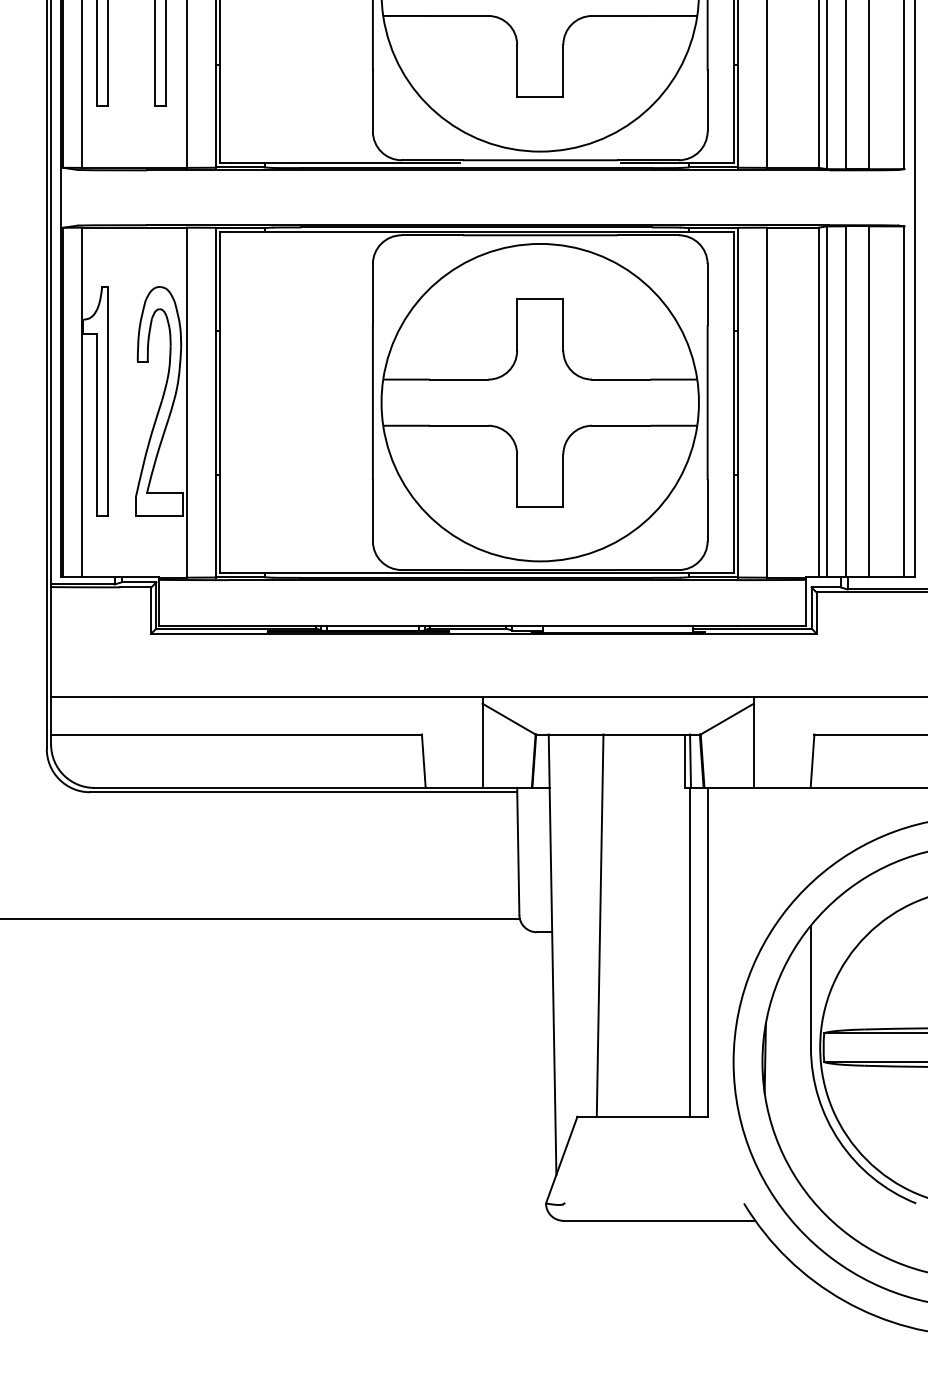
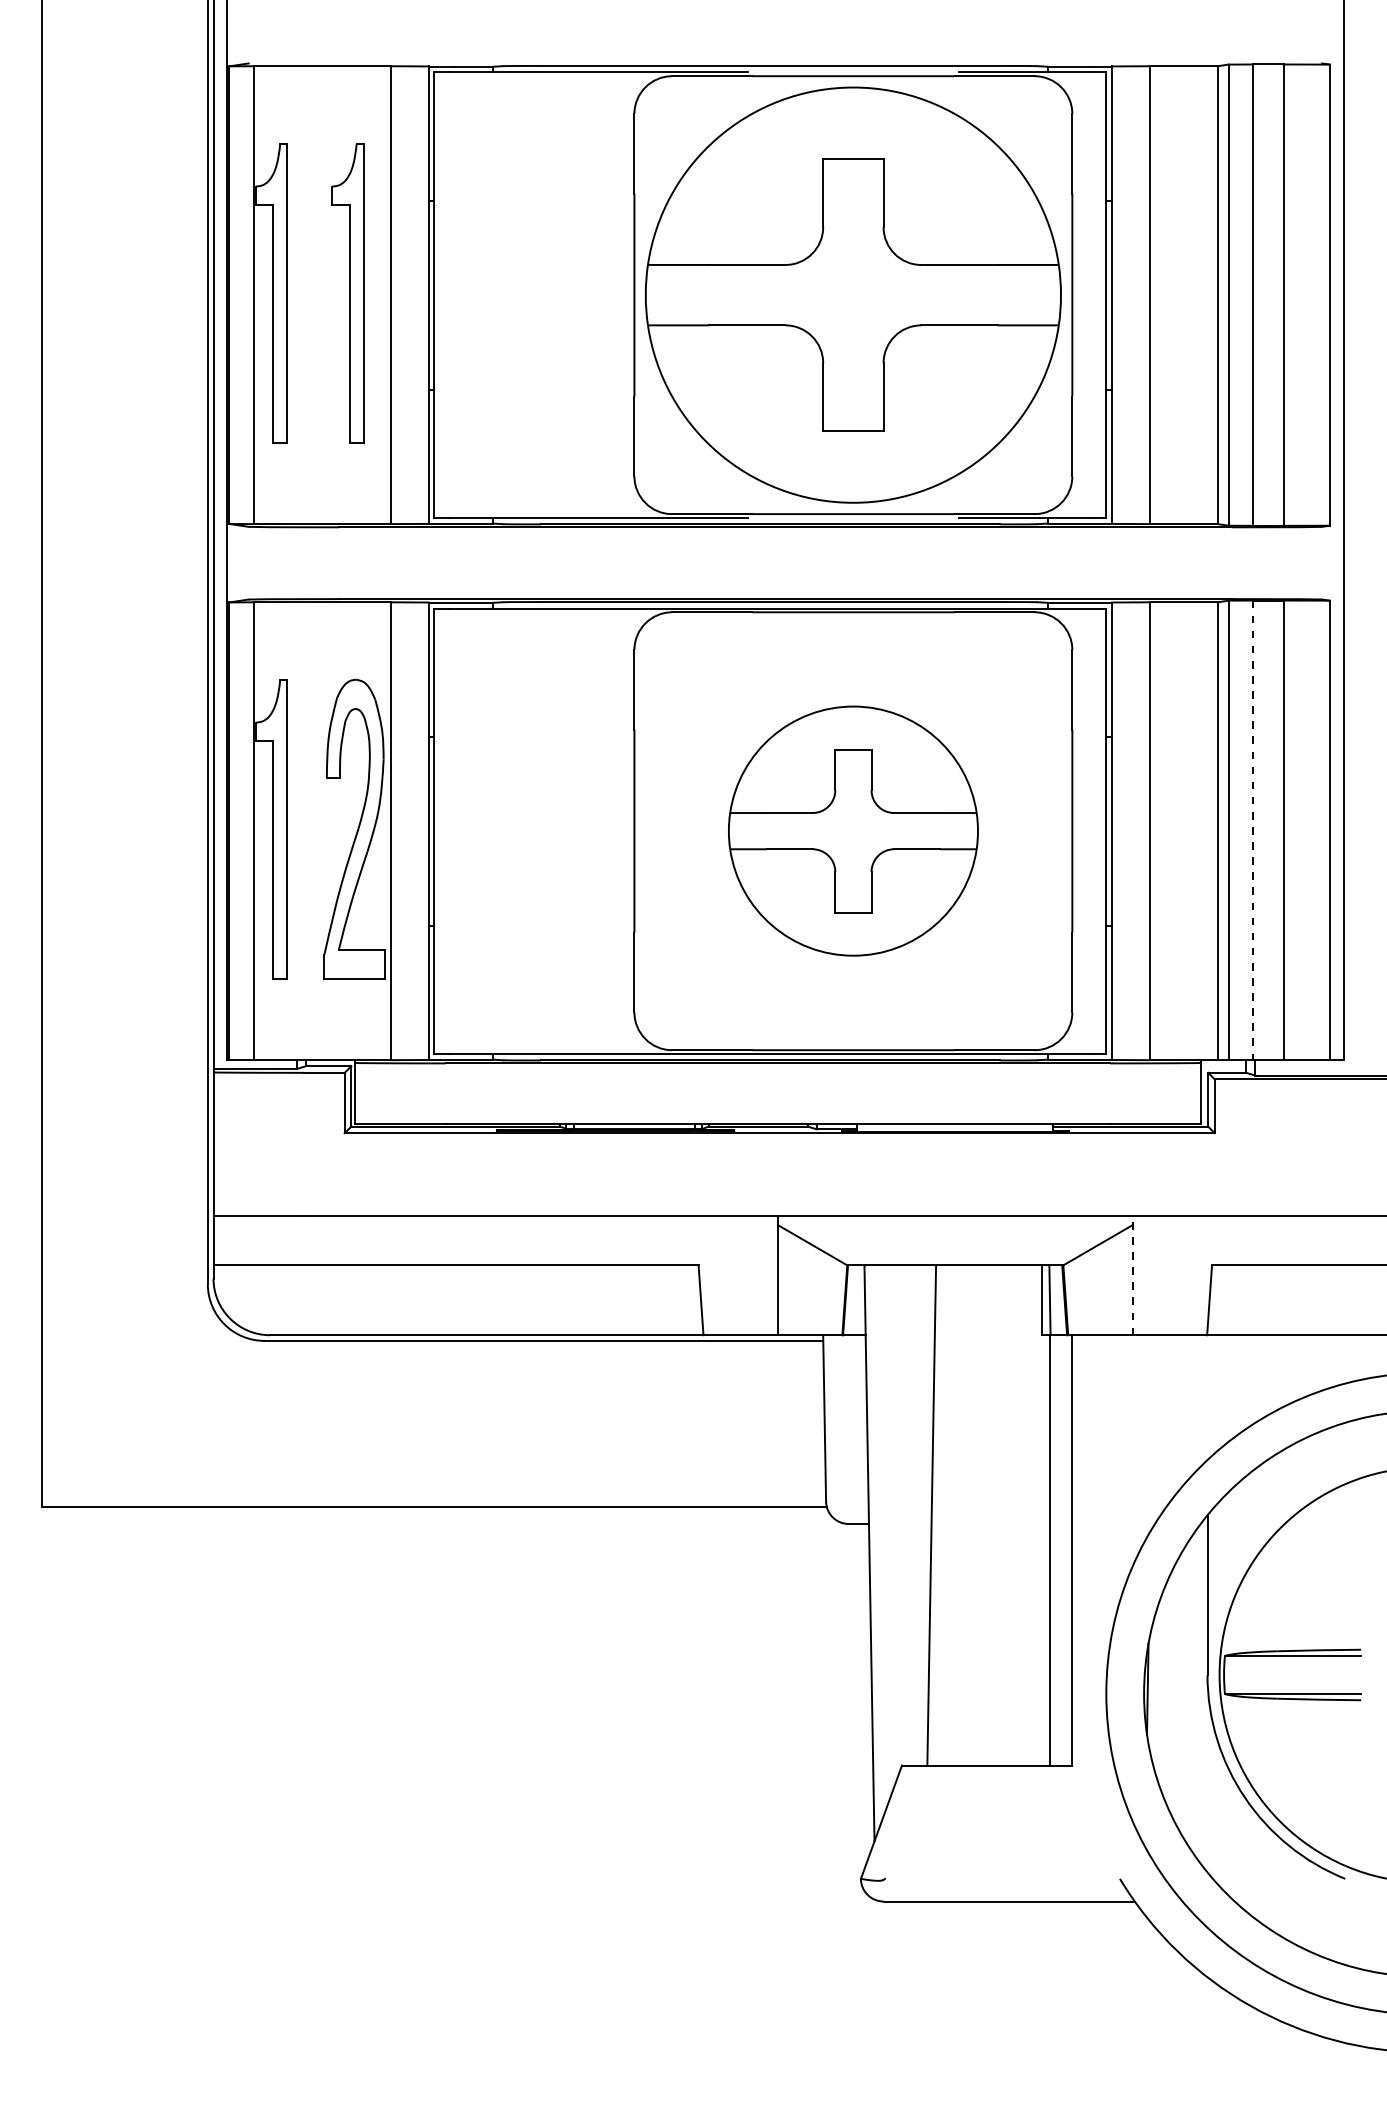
part: (540, 402) -> (853, 830), size x0.6
line: (845, 402) -> (1252, 830), solid -> dashed
line: (753, 742) -> (1132, 1275), solid -> dashed

